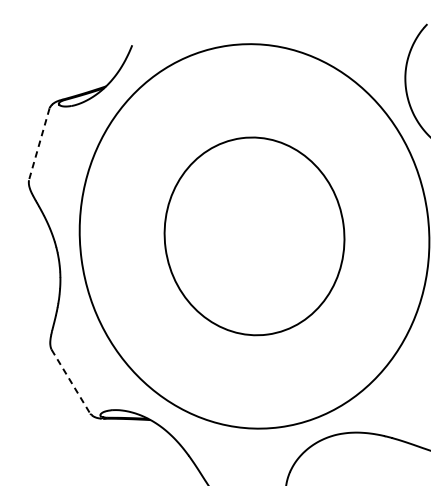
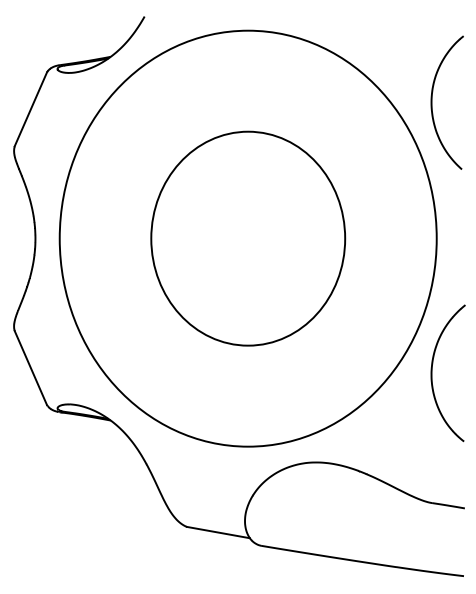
line: (38, 144) -> (30, 109), dashed -> solid
line: (71, 382) -> (31, 368), dashed -> solid

